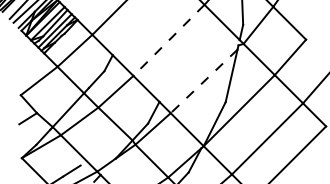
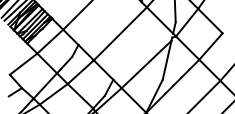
line: (168, 40) -> (120, 33), dashed -> solid
line: (203, 81) -> (146, 64), dashed -> solid

